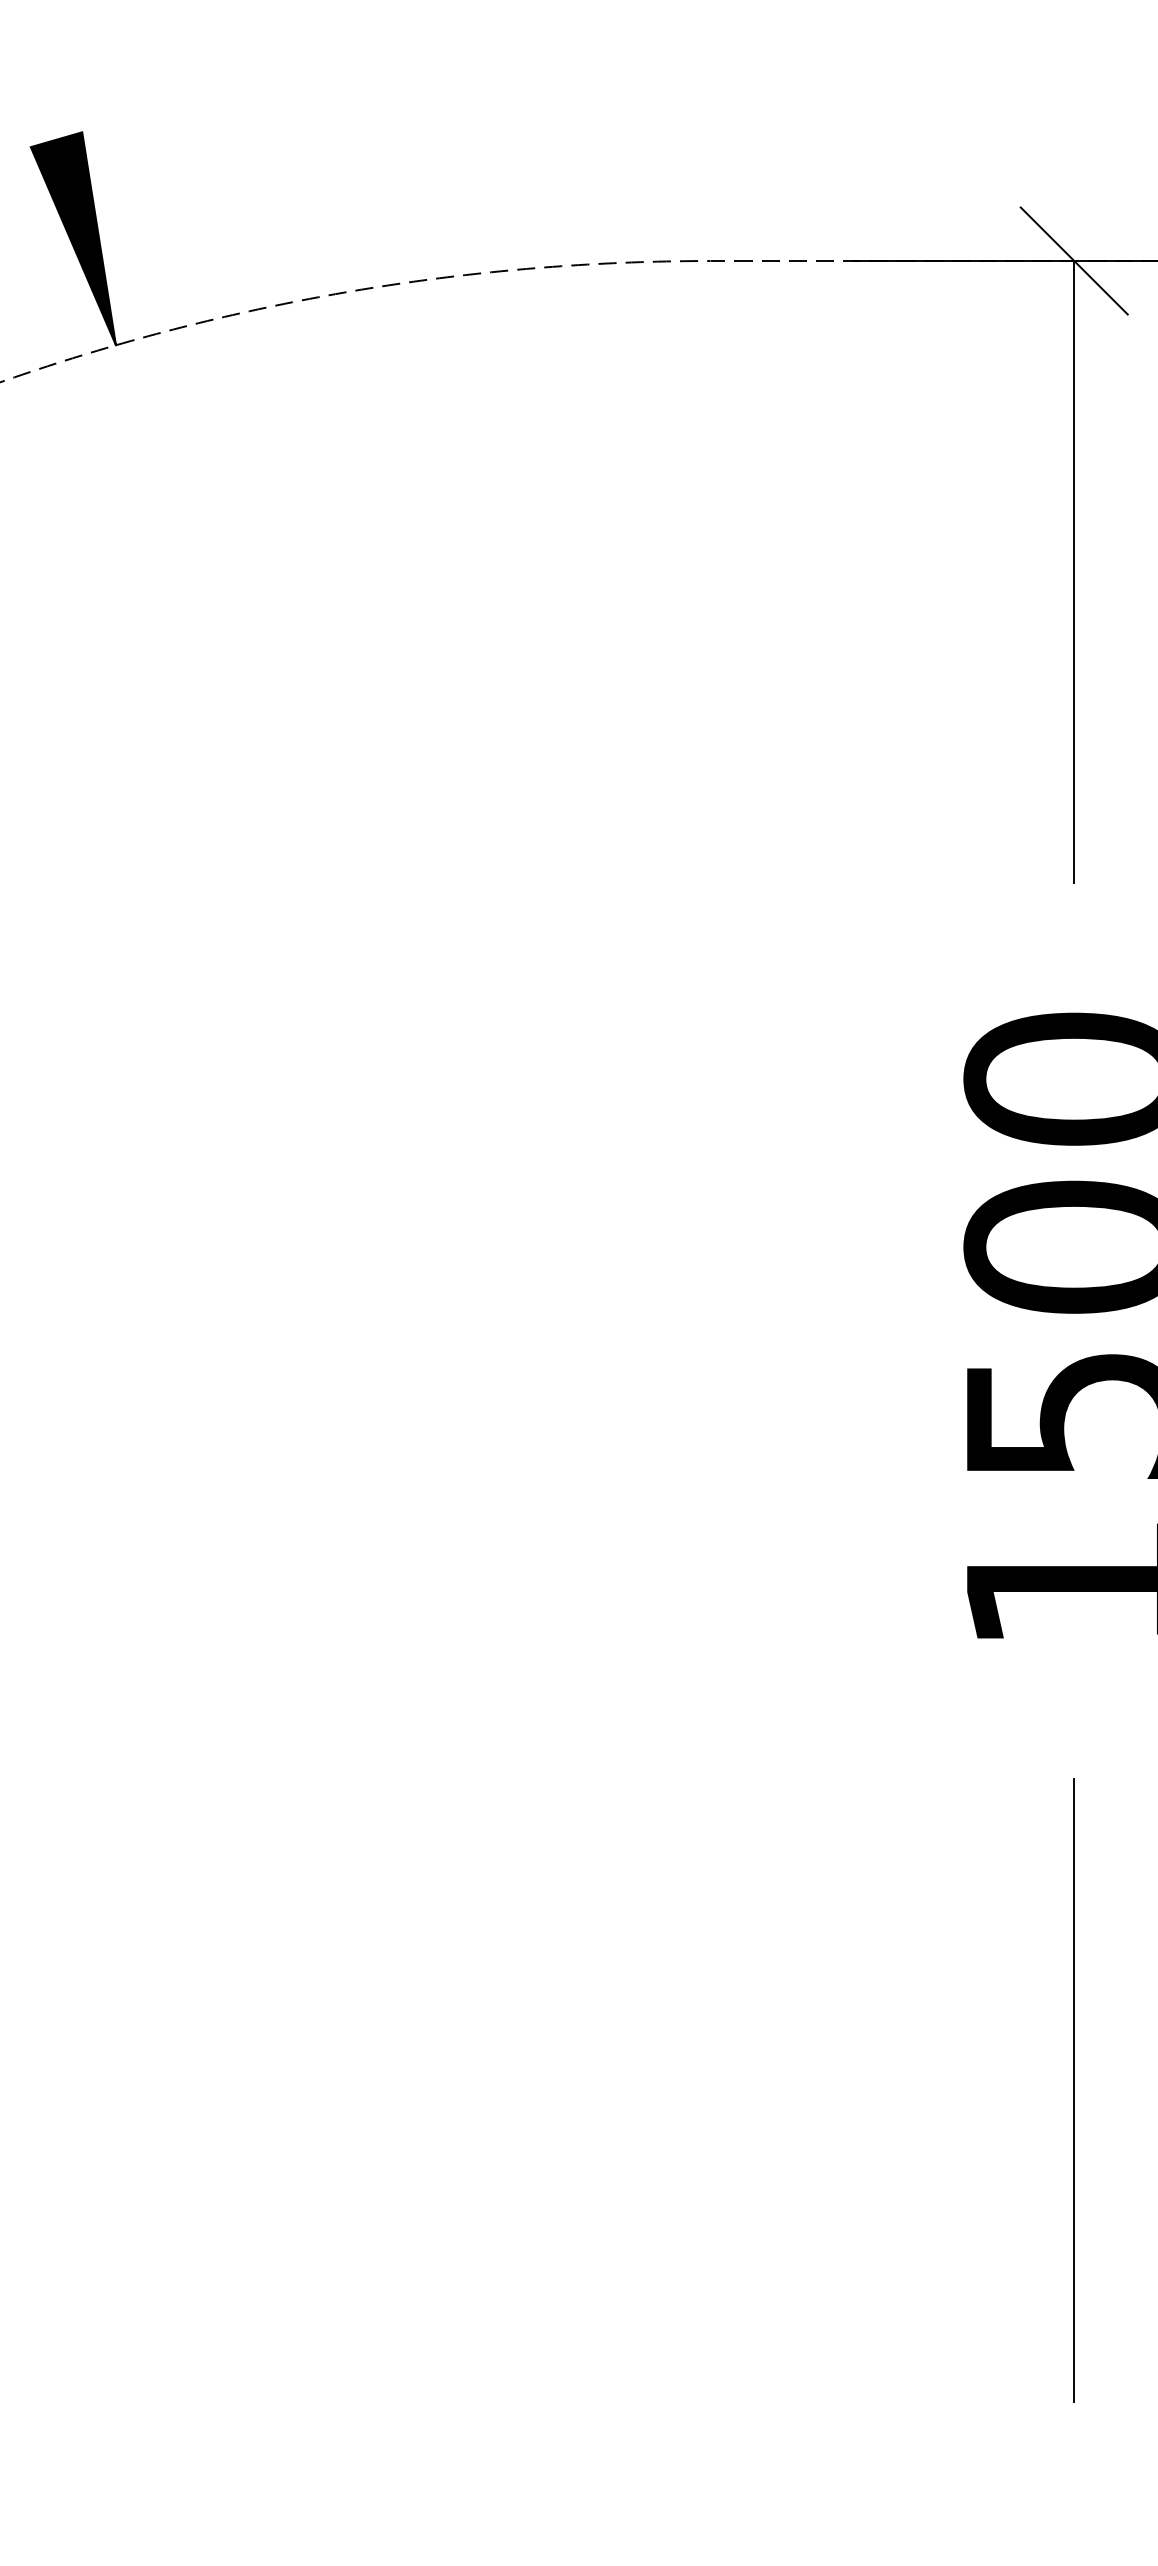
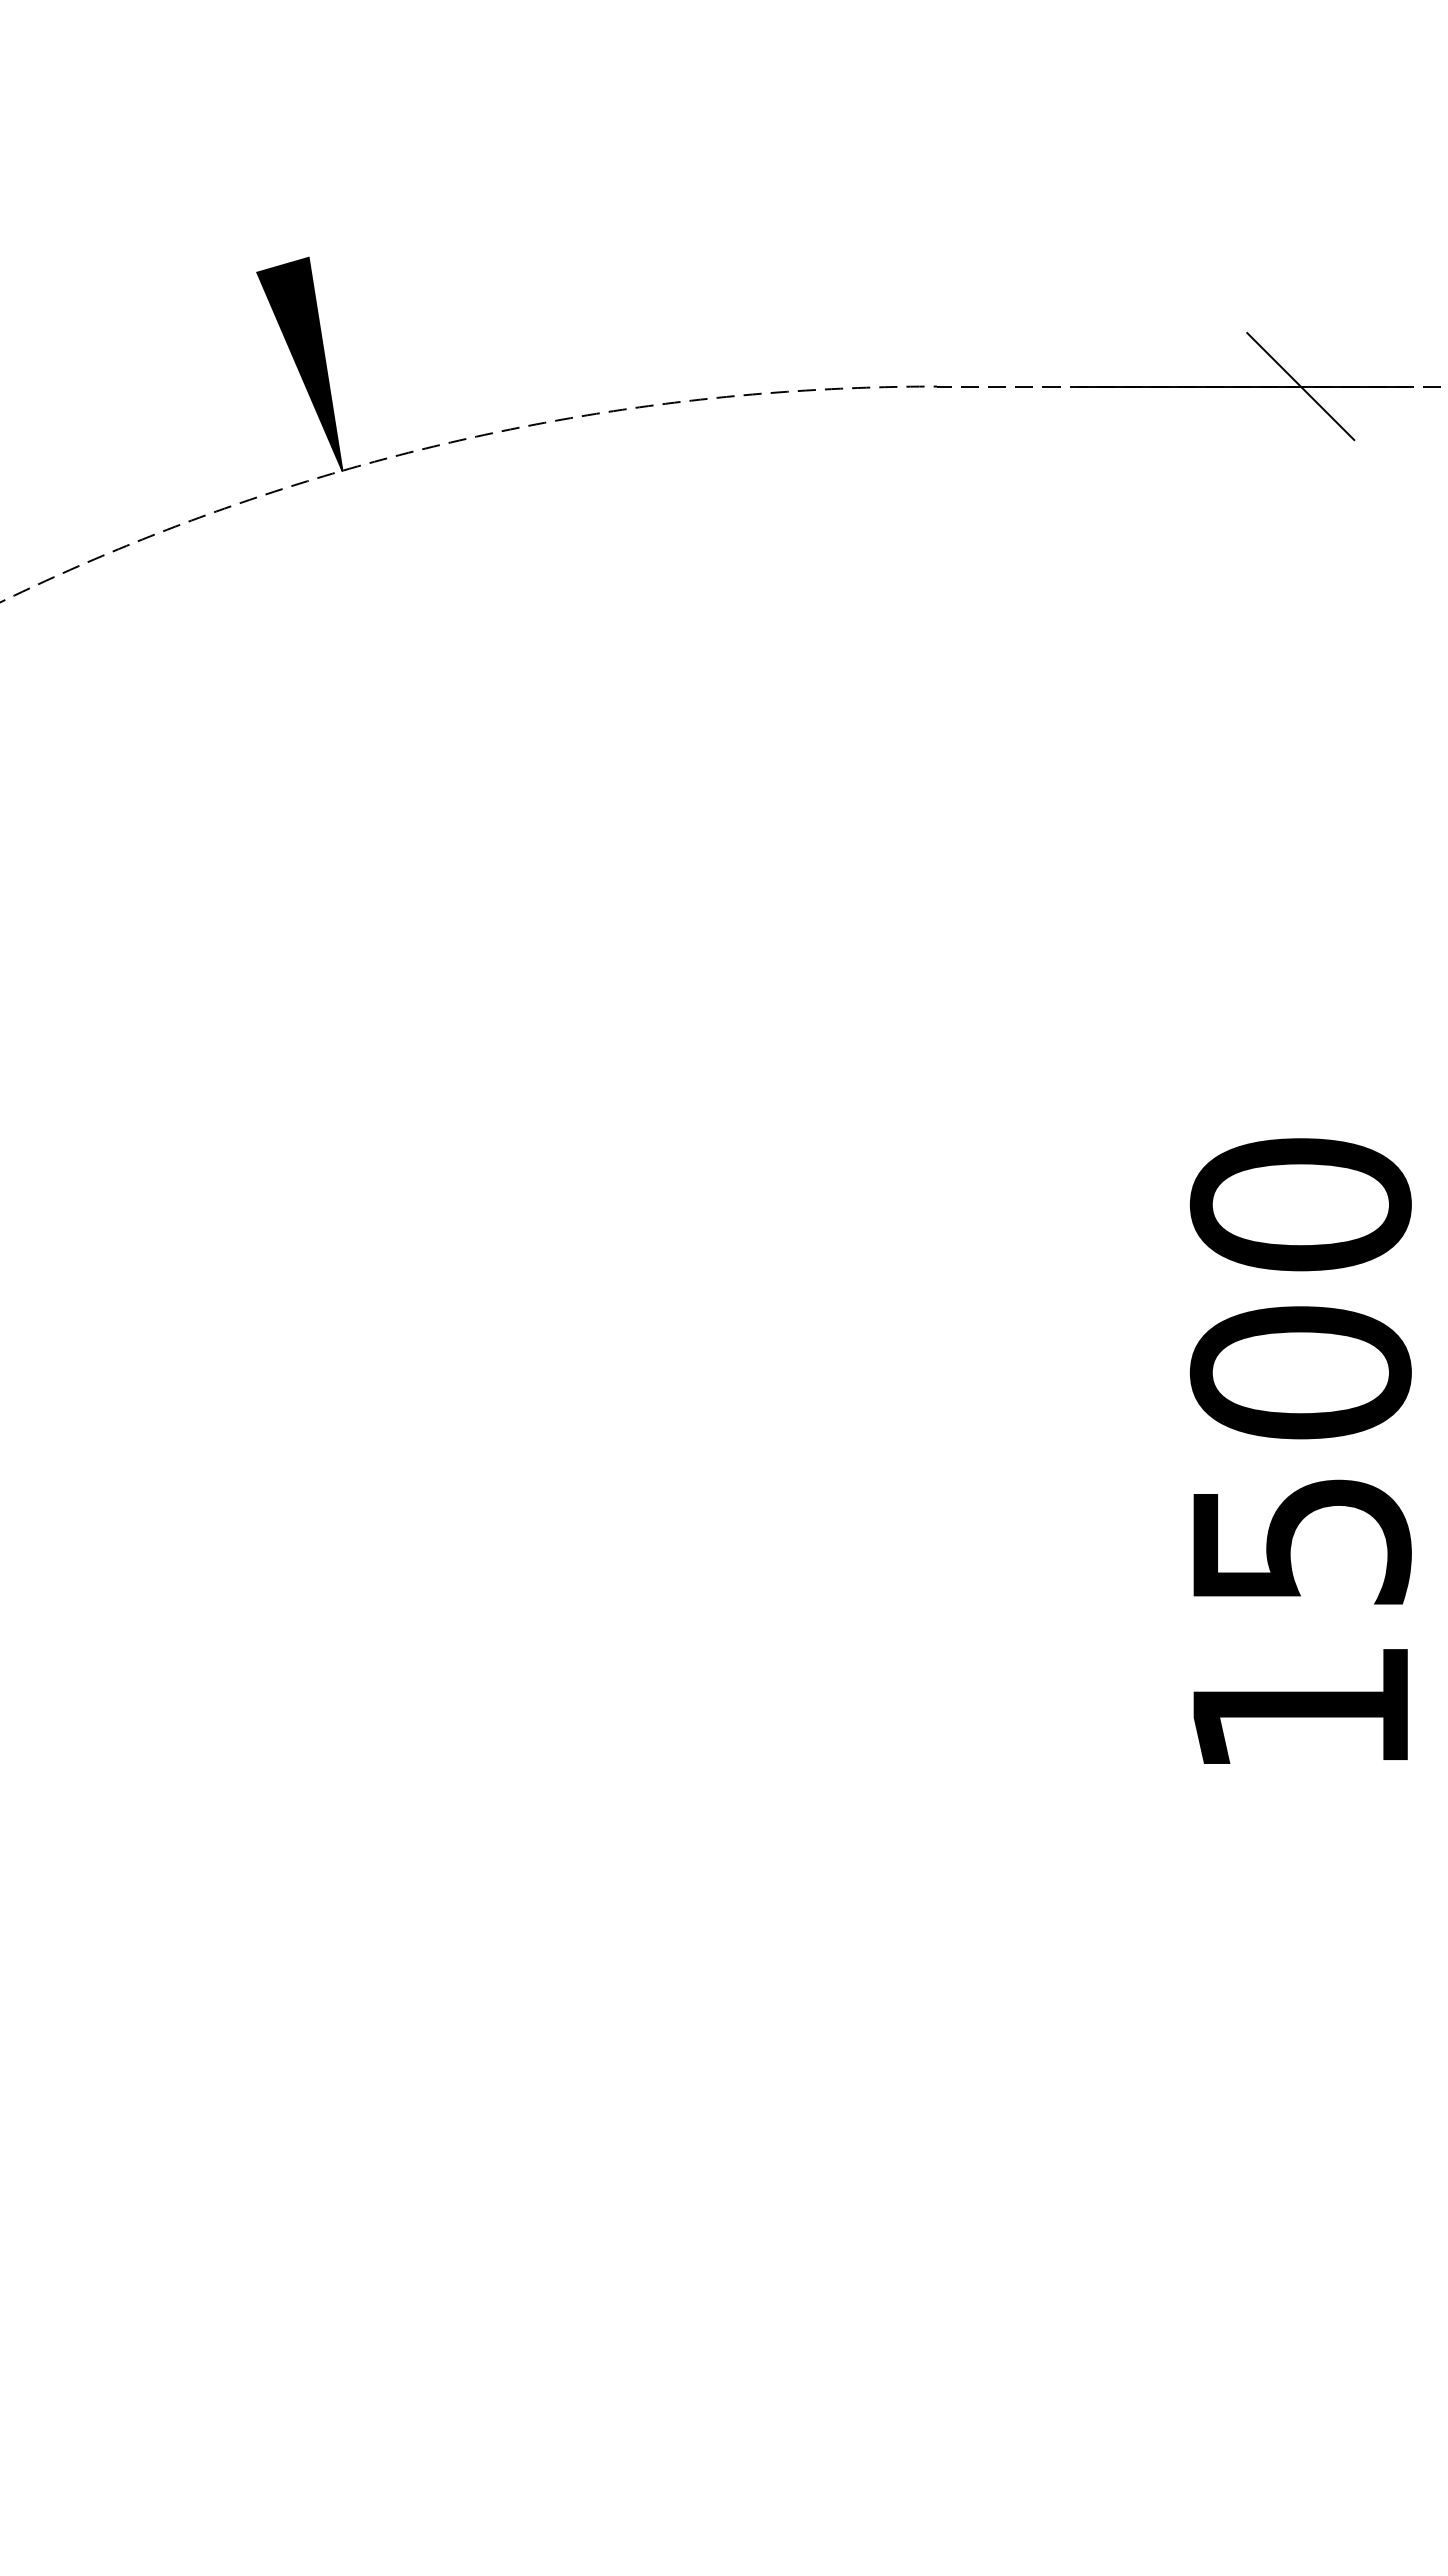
line: (1074, 571) -> (1300, 697), removed
line: (1074, 2089) -> (1300, 2215), removed

